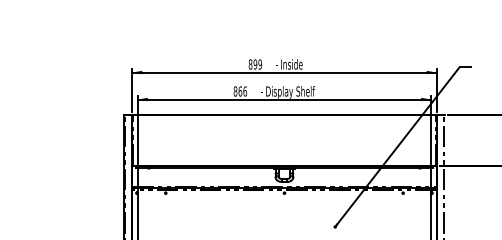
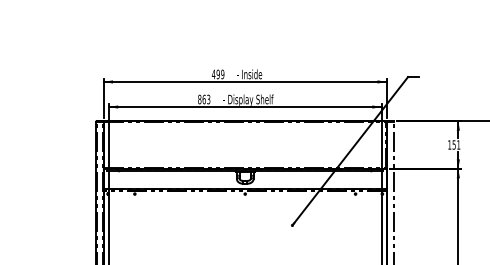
text: (250, 64) -> (213, 74), 899 -> 499
text: (244, 91) -> (208, 99), 866 -> 863

